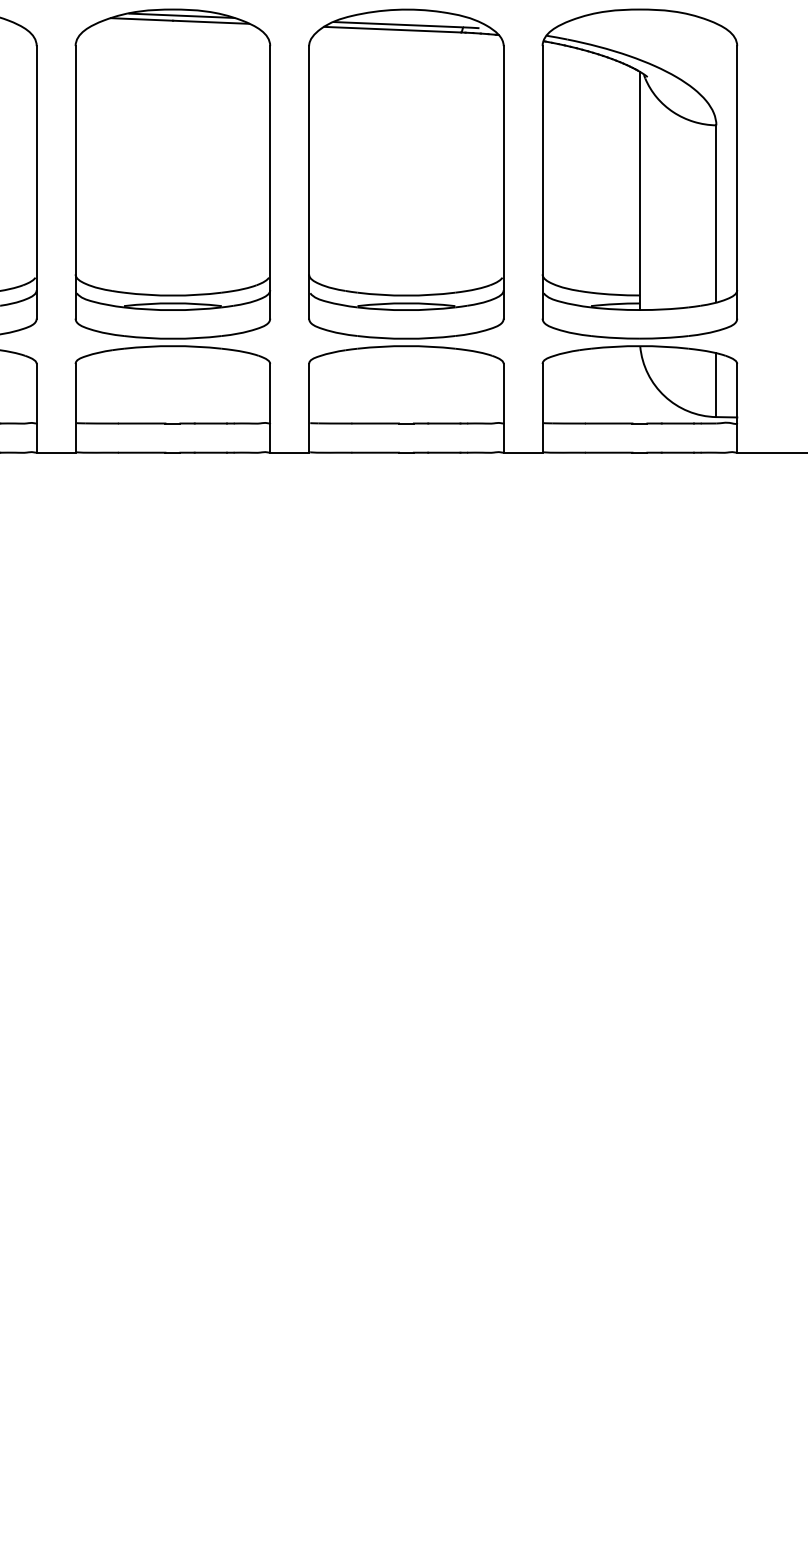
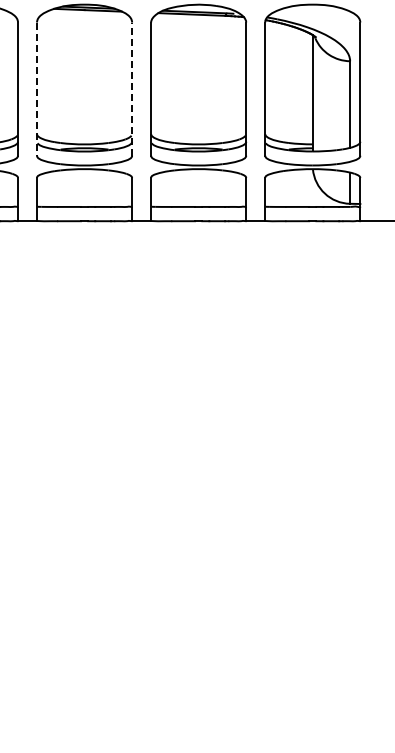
line: (76, 183) -> (37, 89), solid -> dashed
line: (270, 183) -> (132, 89), solid -> dashed

